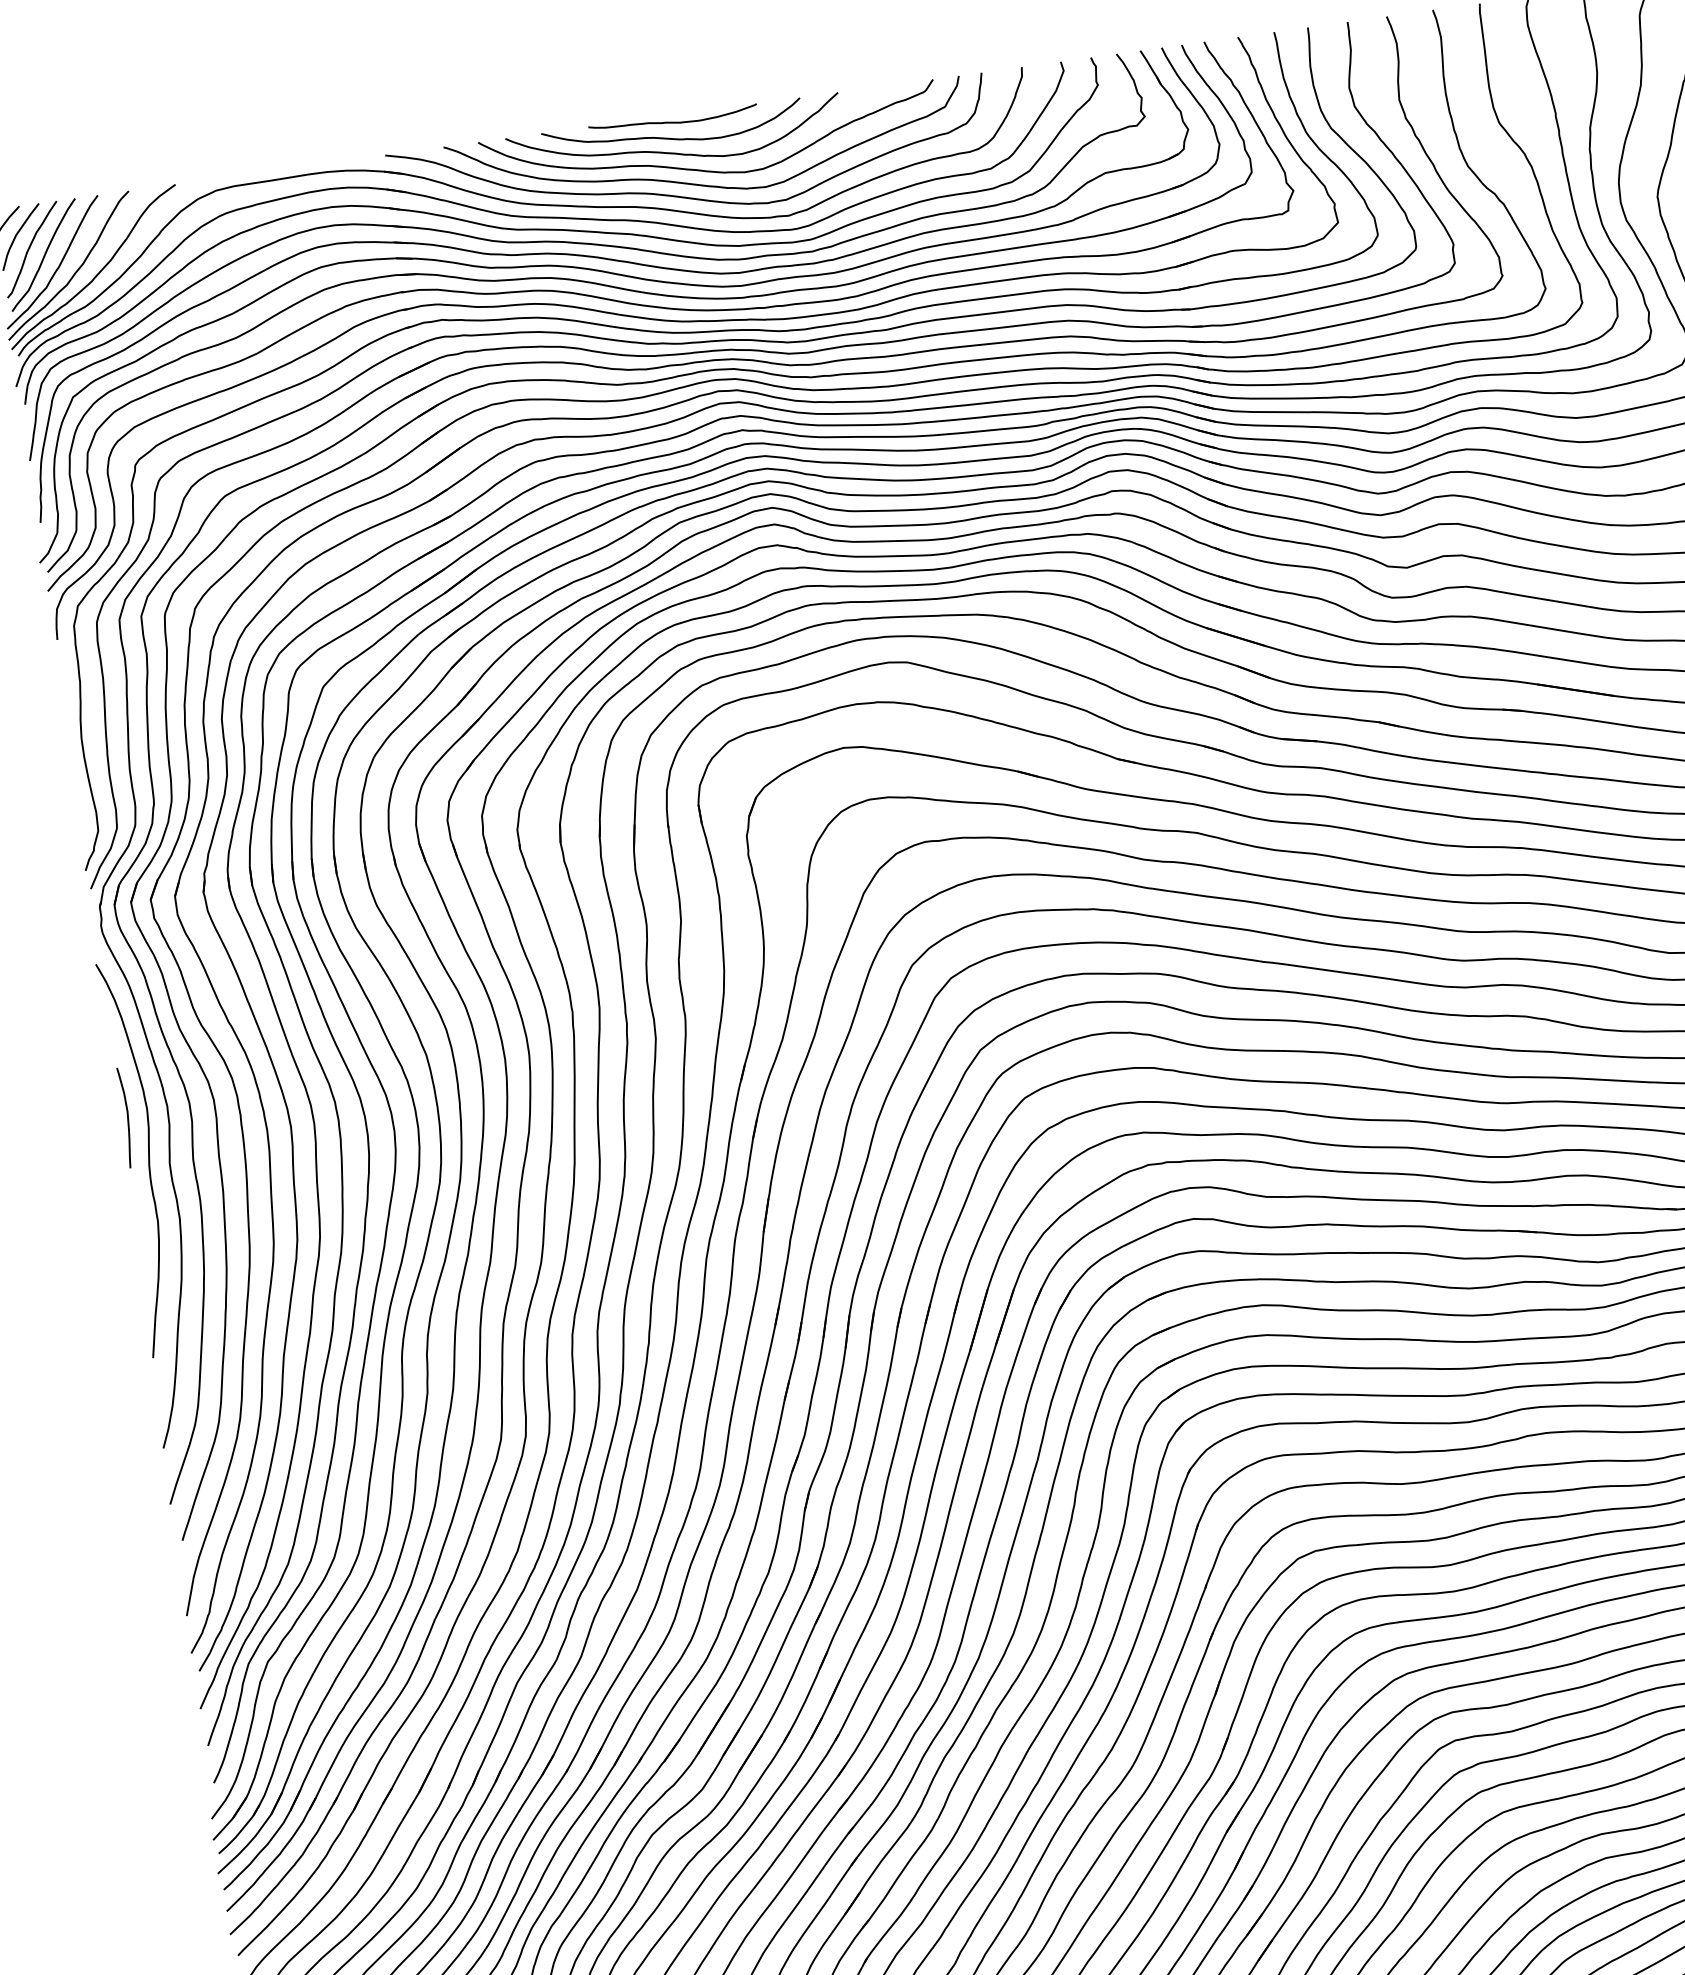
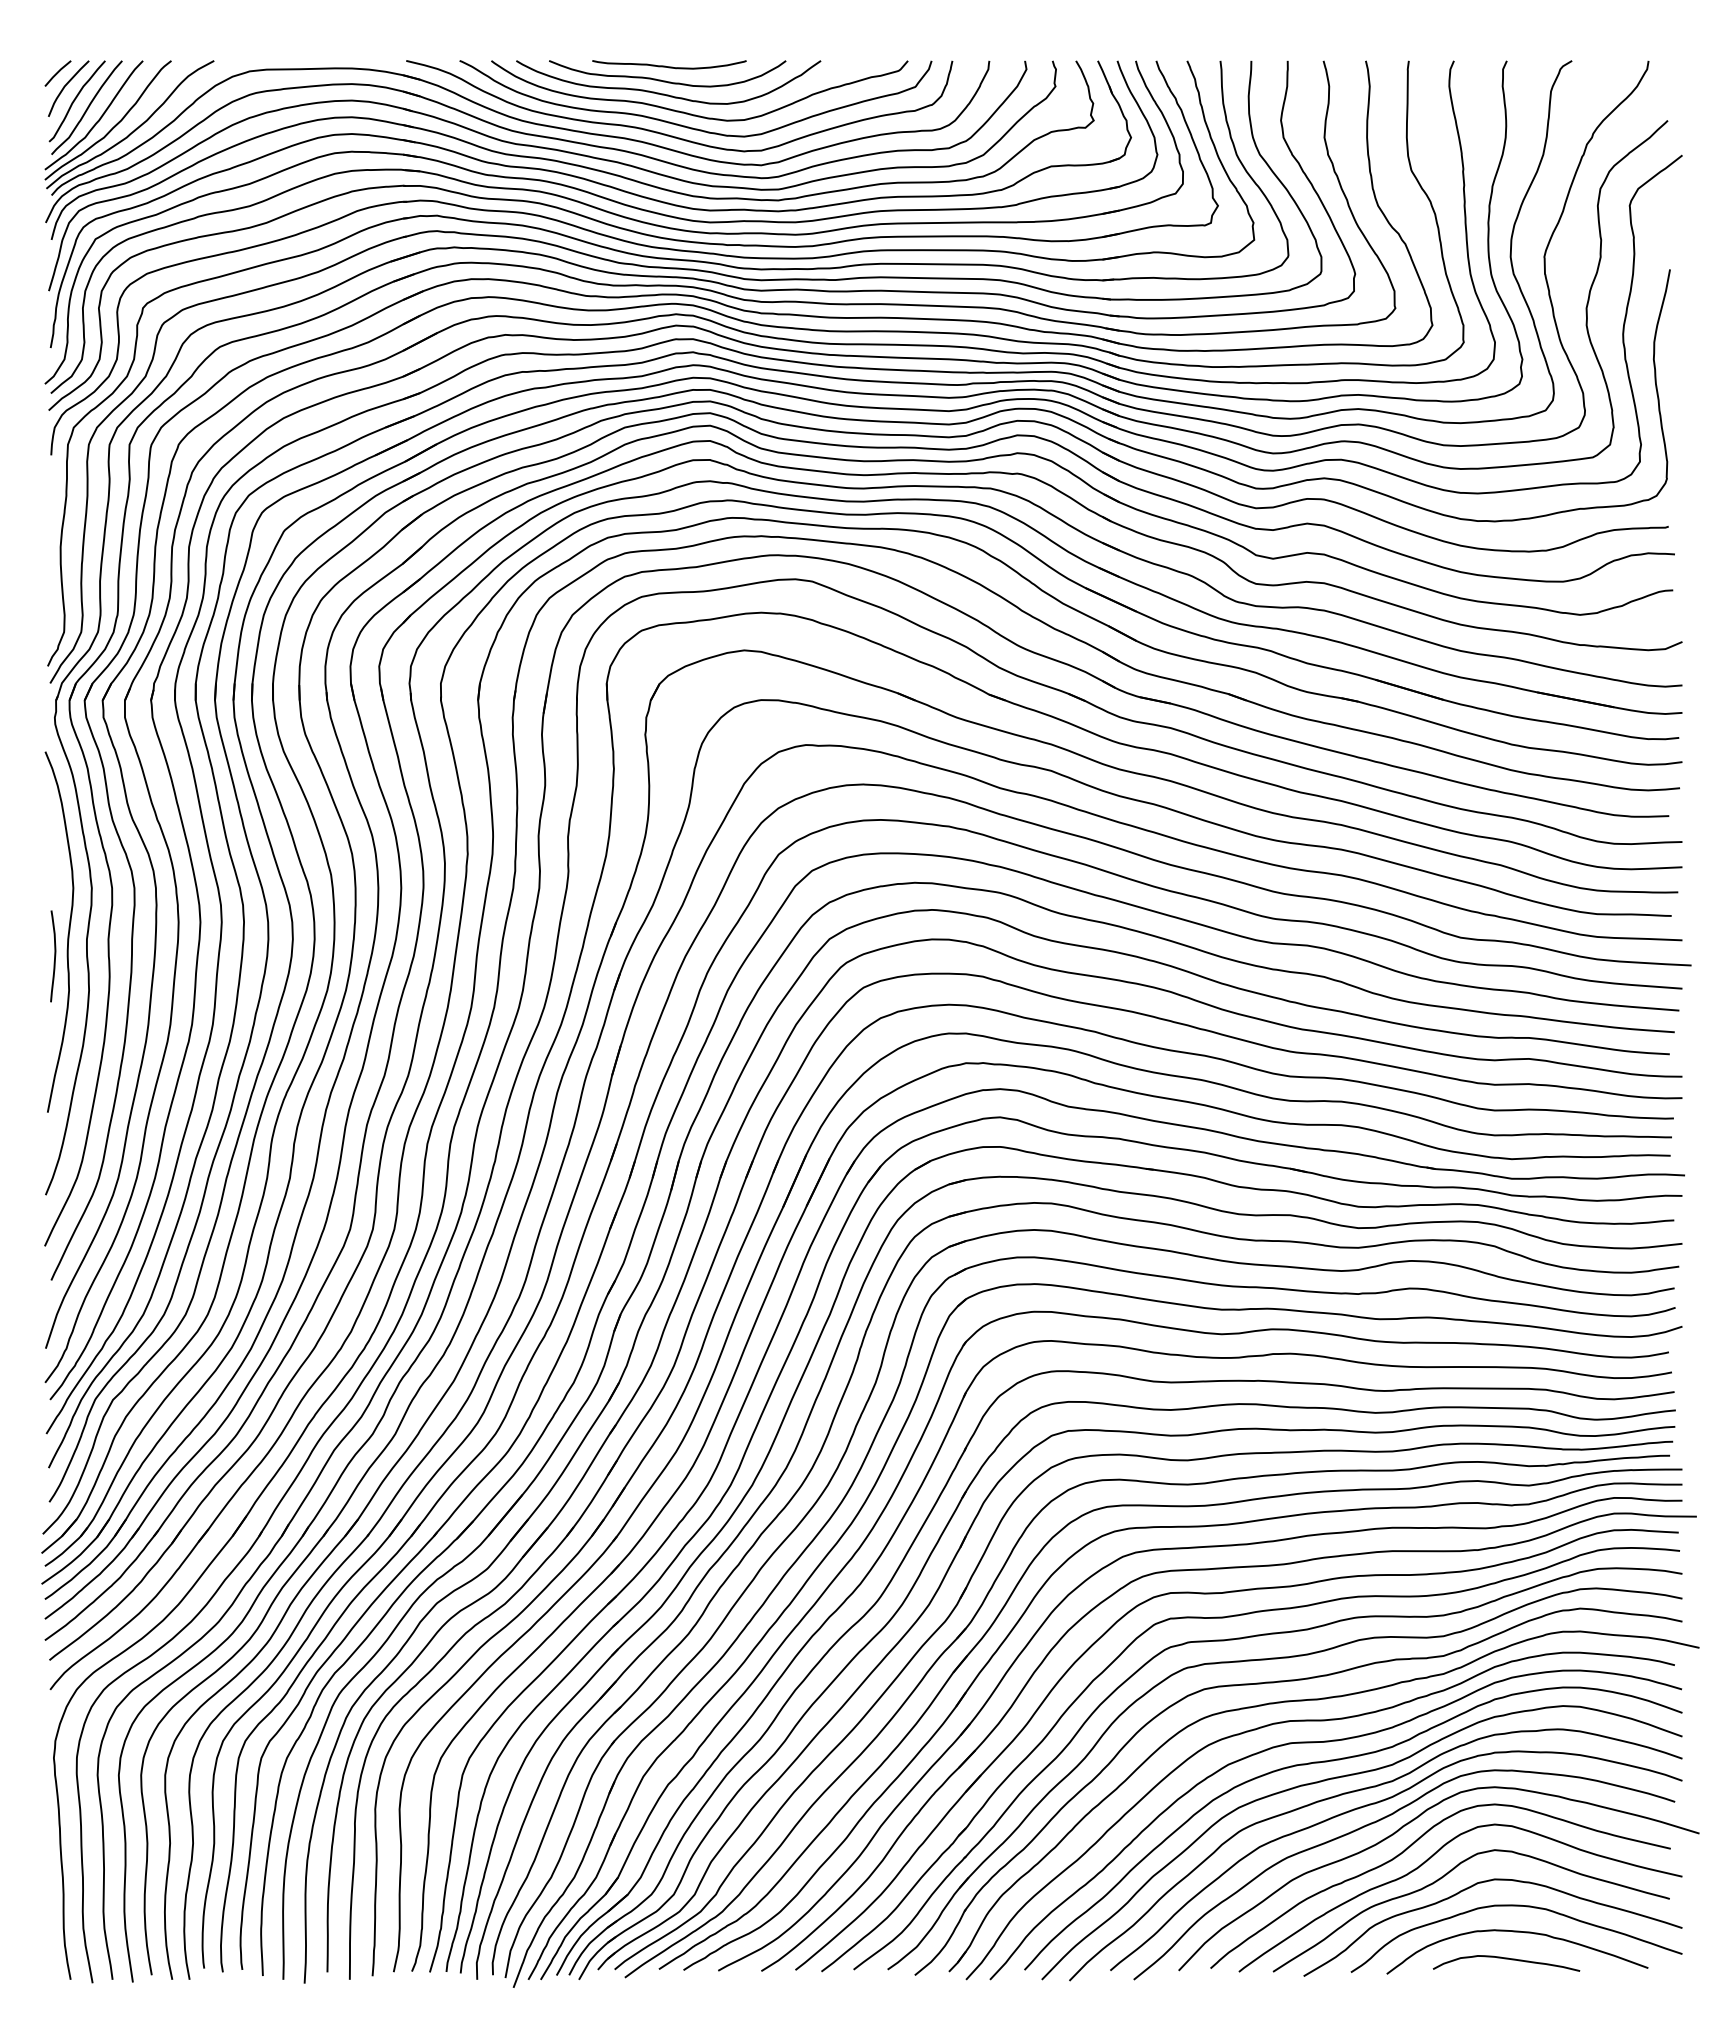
curve: (127, 1117) -> (54, 956), moved

